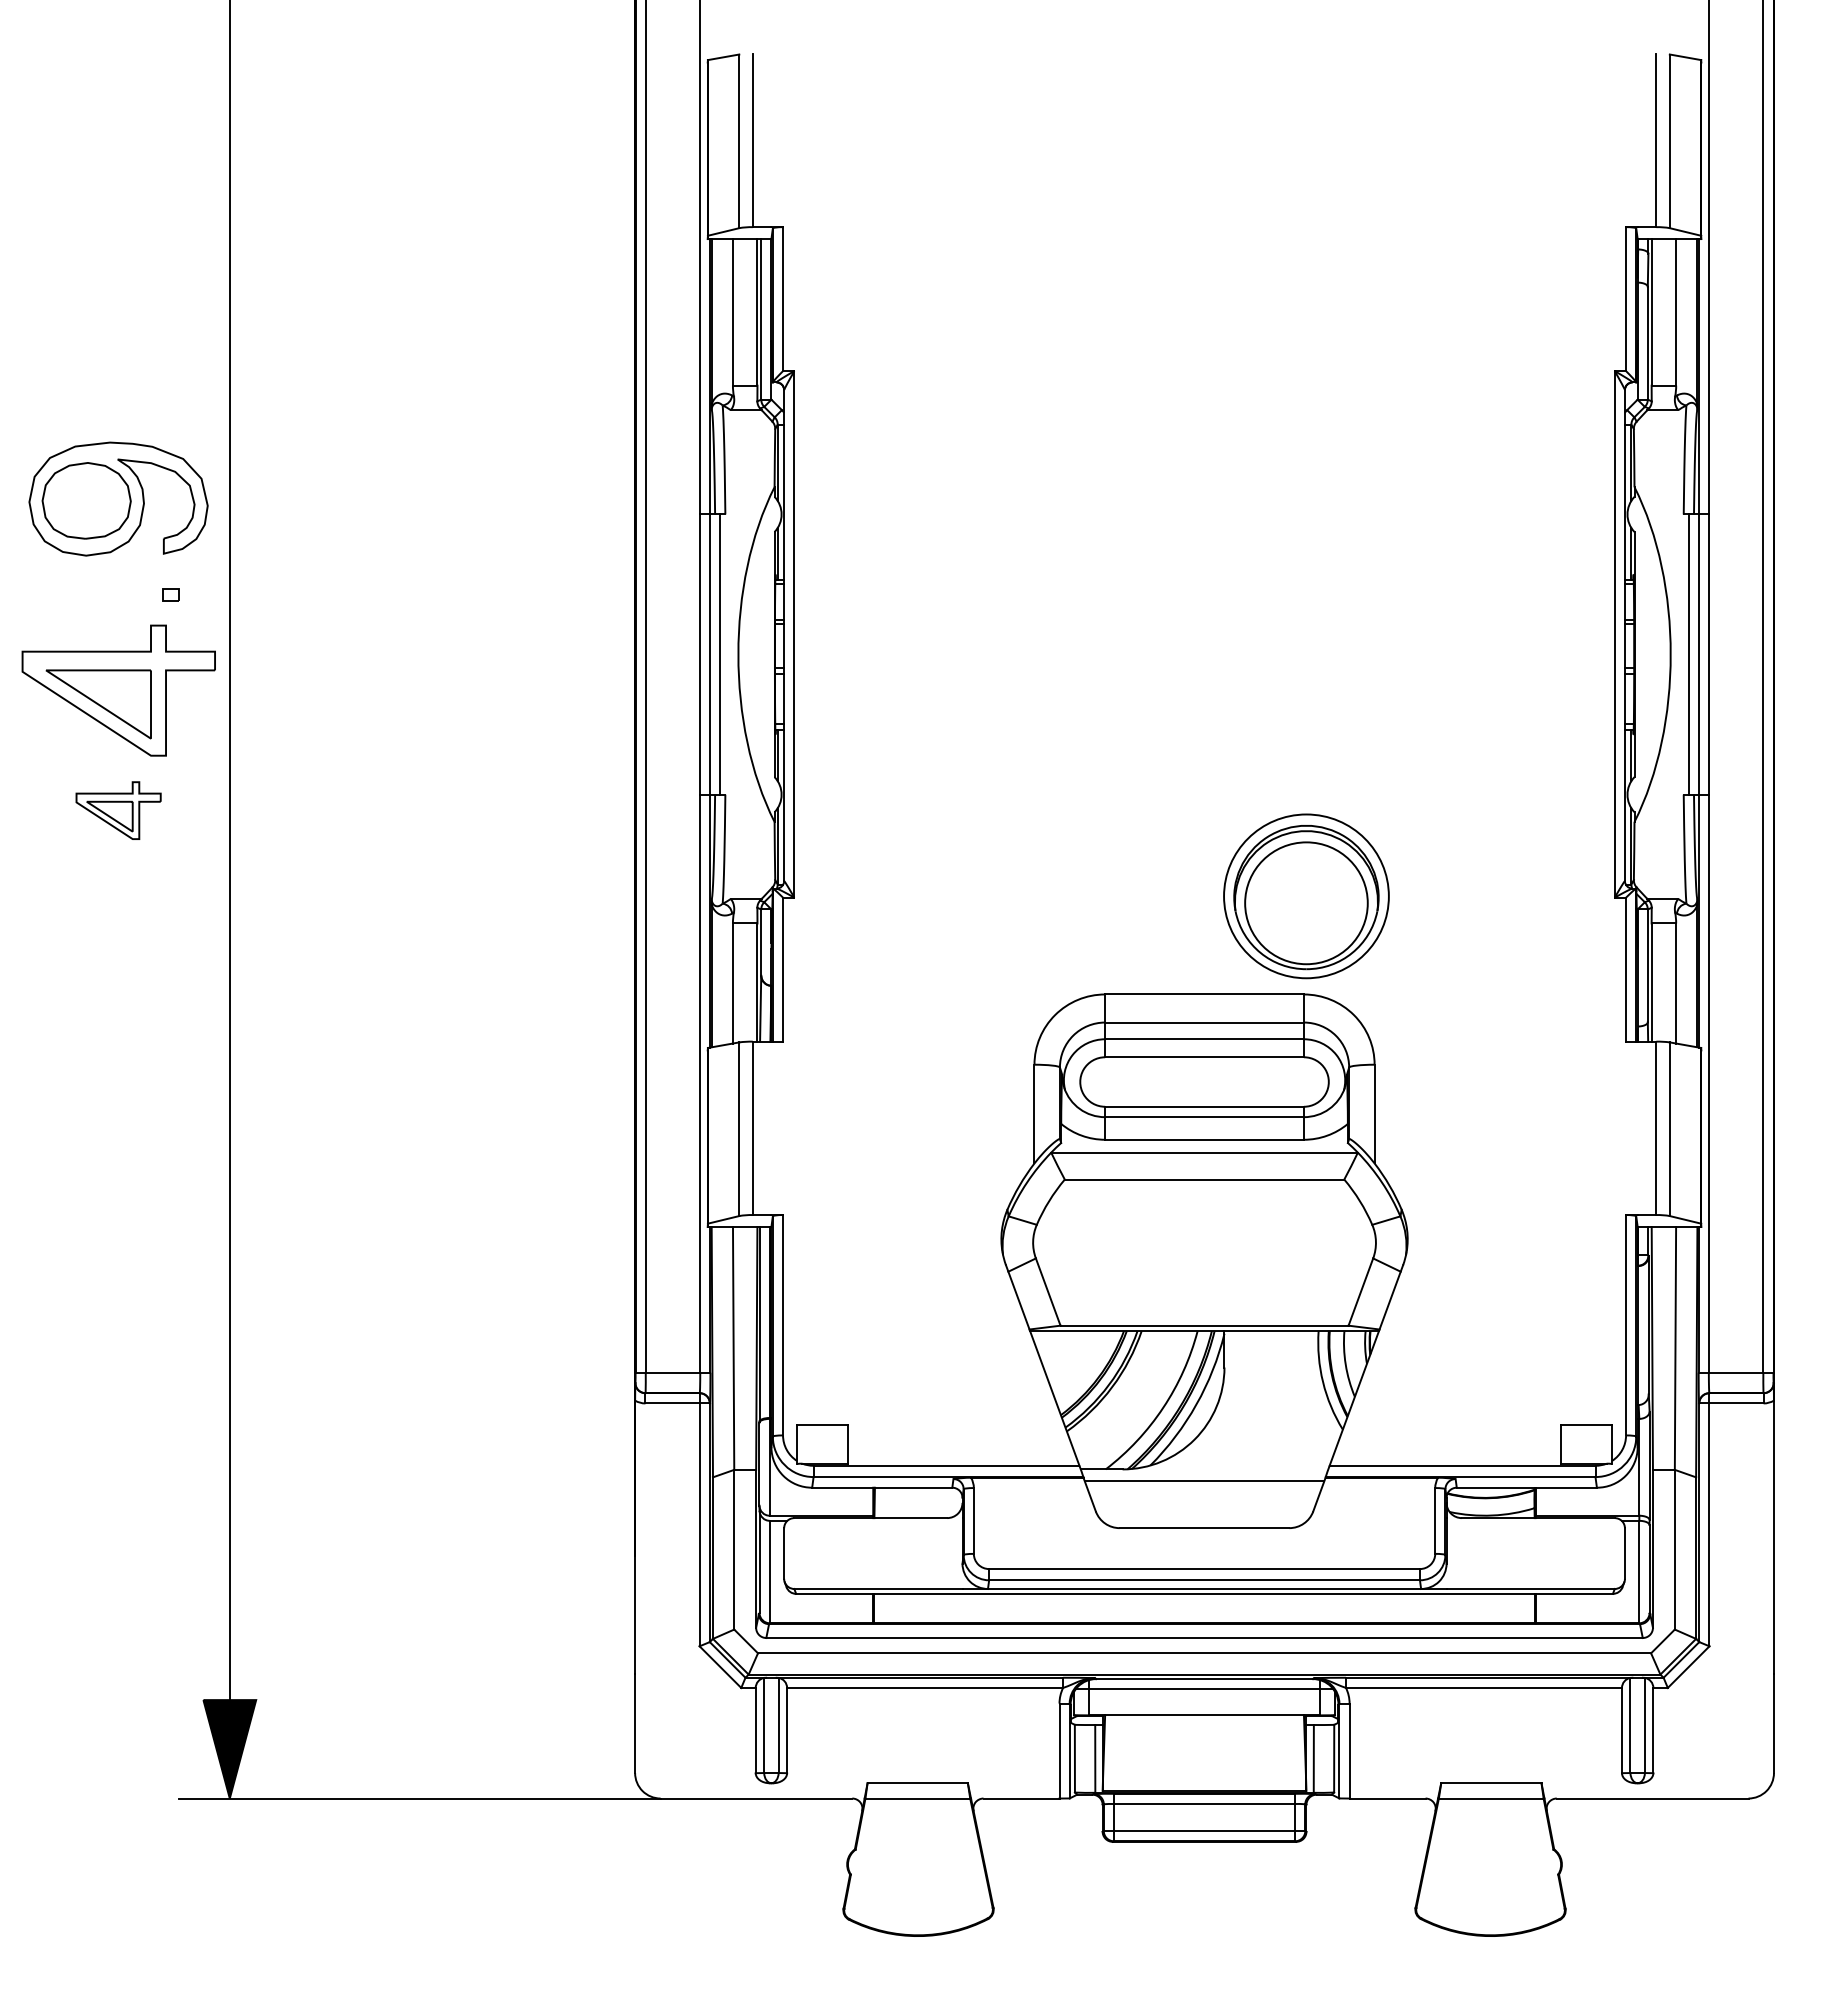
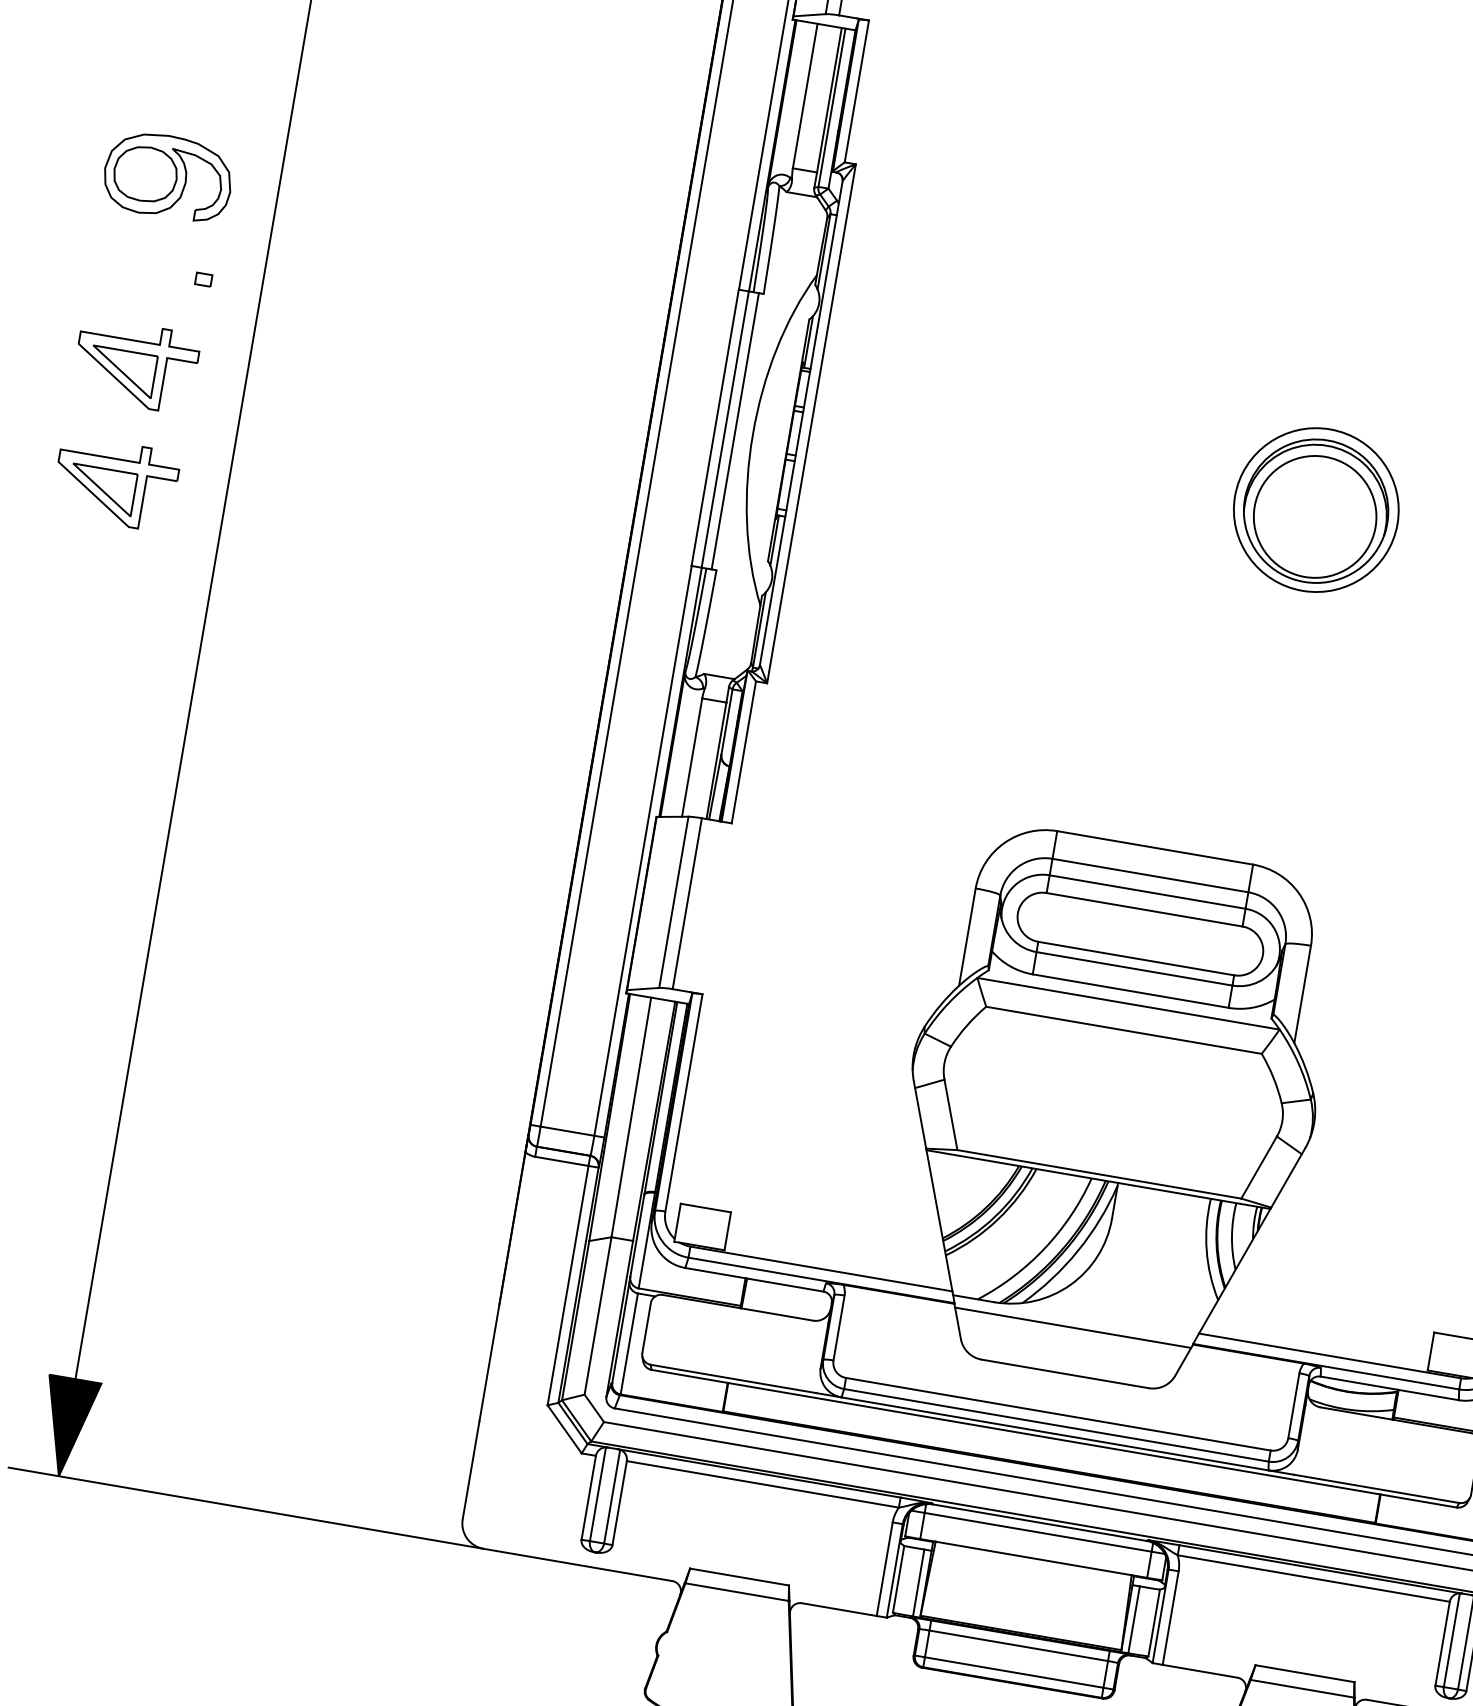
part: (118, 499) -> (168, 176), size x0.71
part: (118, 690) -> (135, 365), size x0.62
part: (118, 810) -> (115, 483), size x1.43
part: (1306, 896) -> (1316, 510), moved

